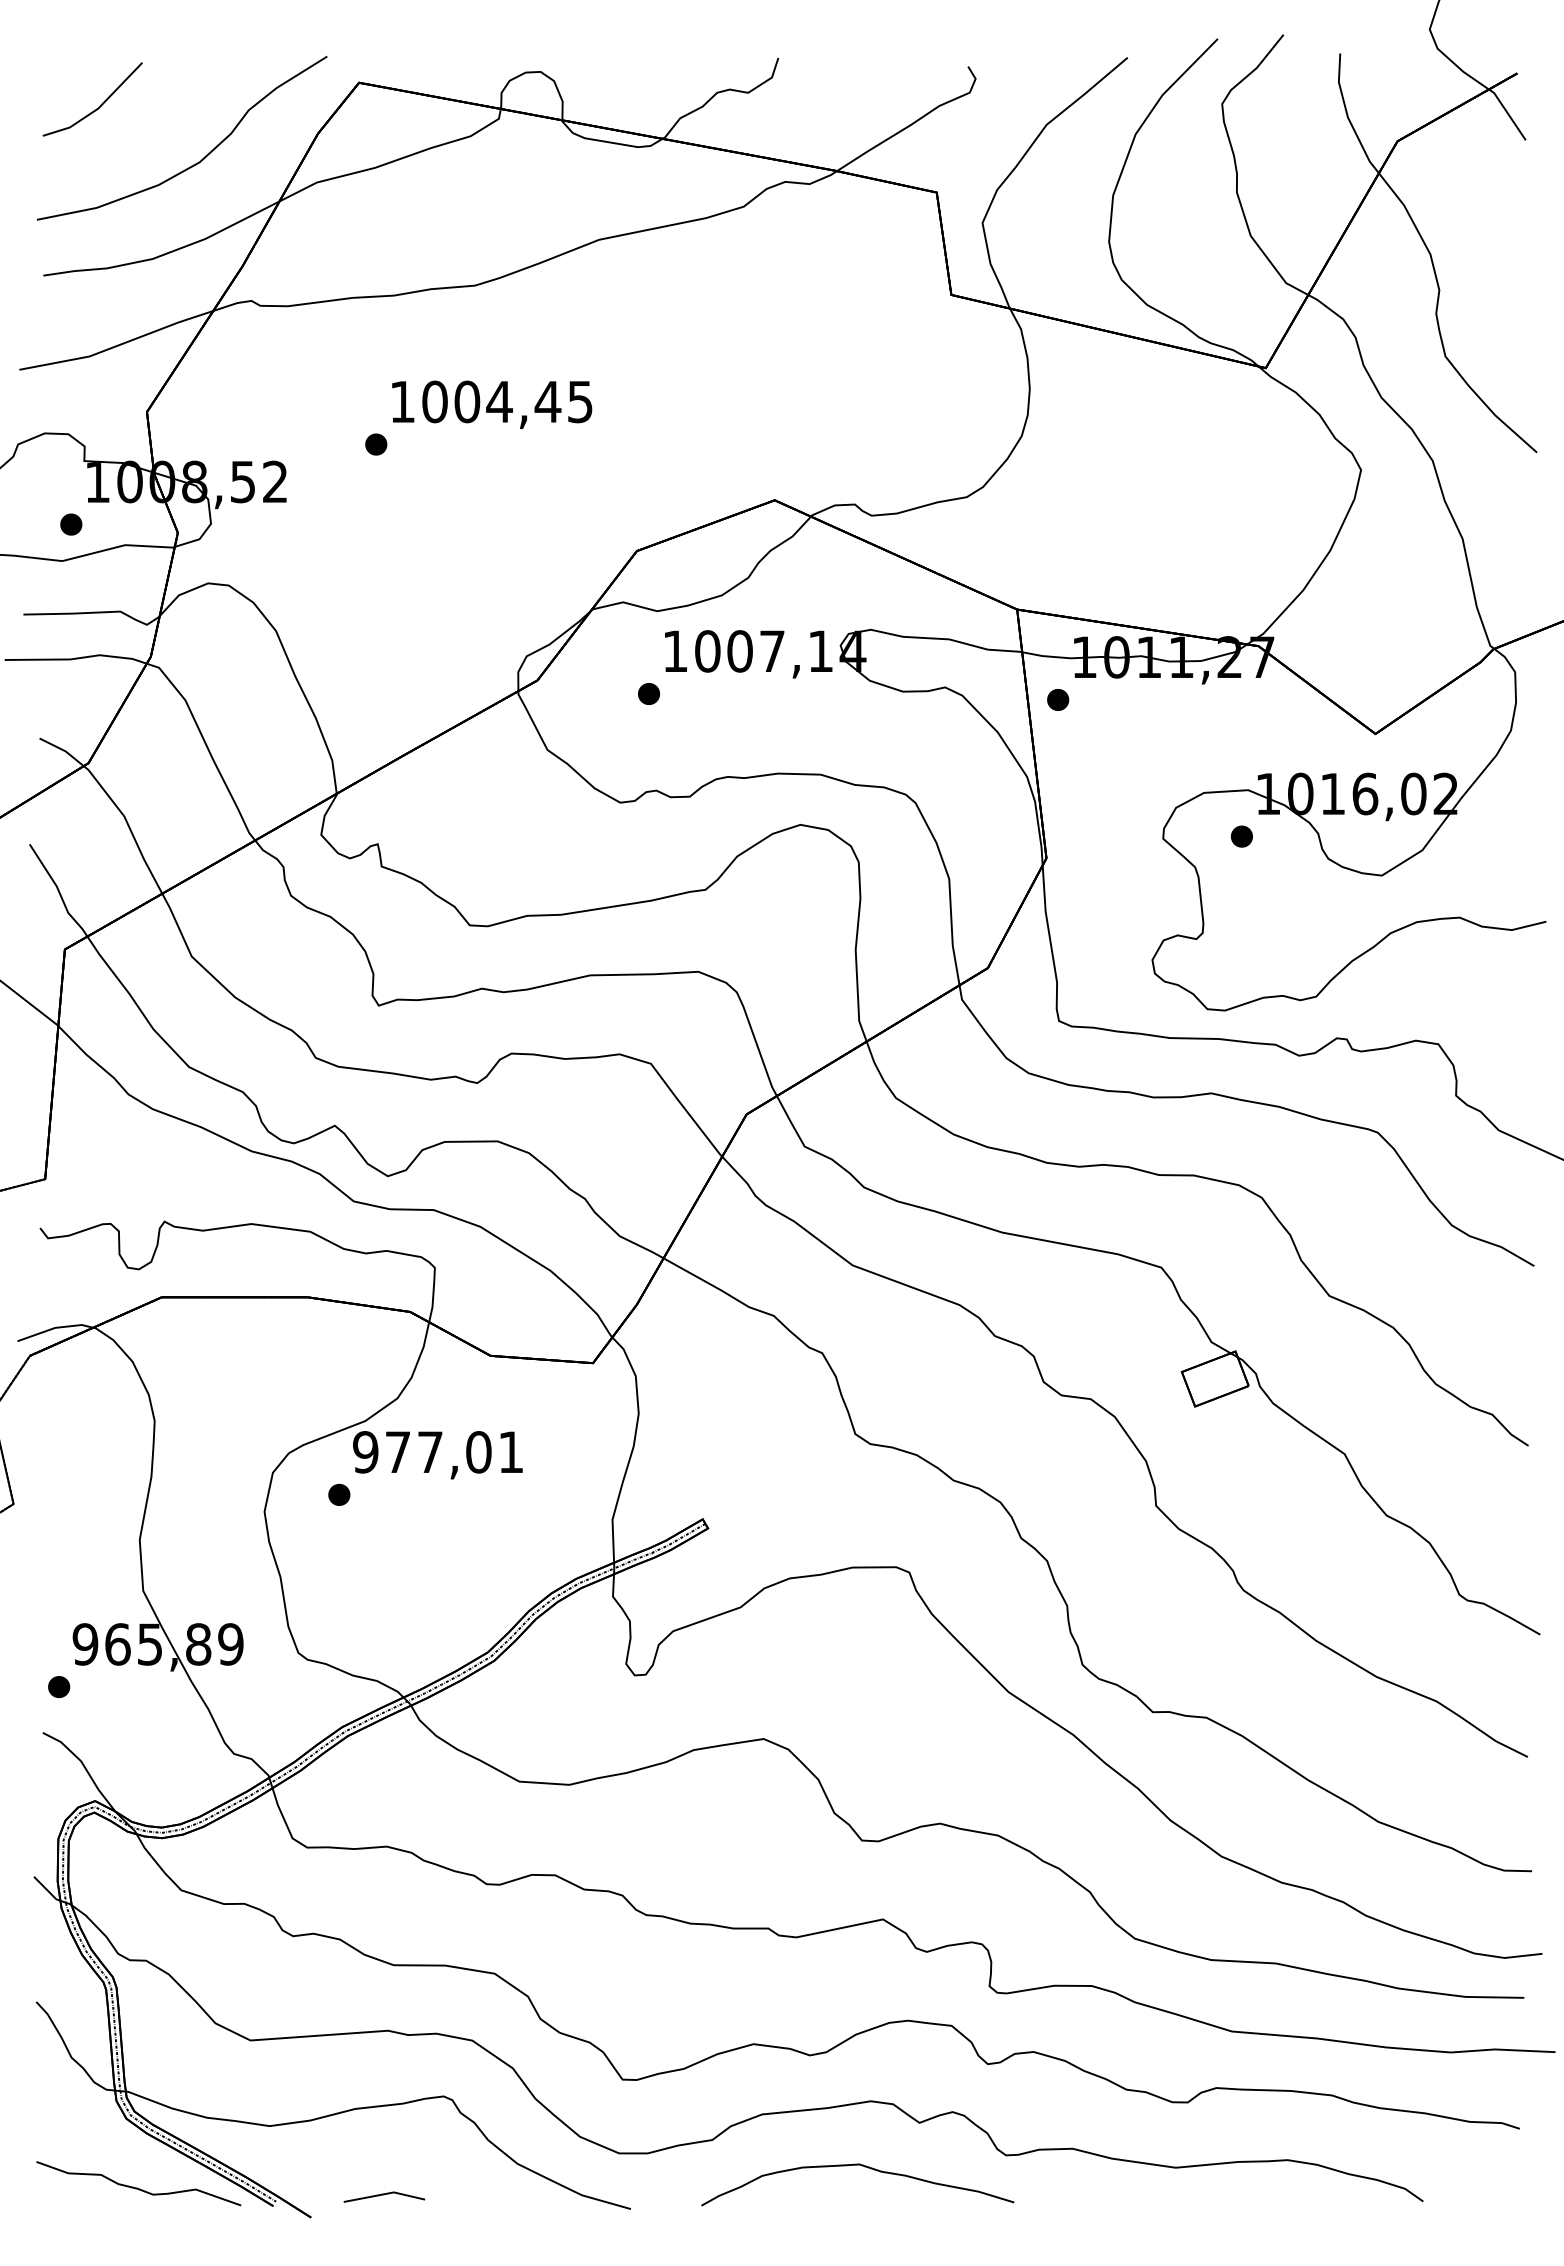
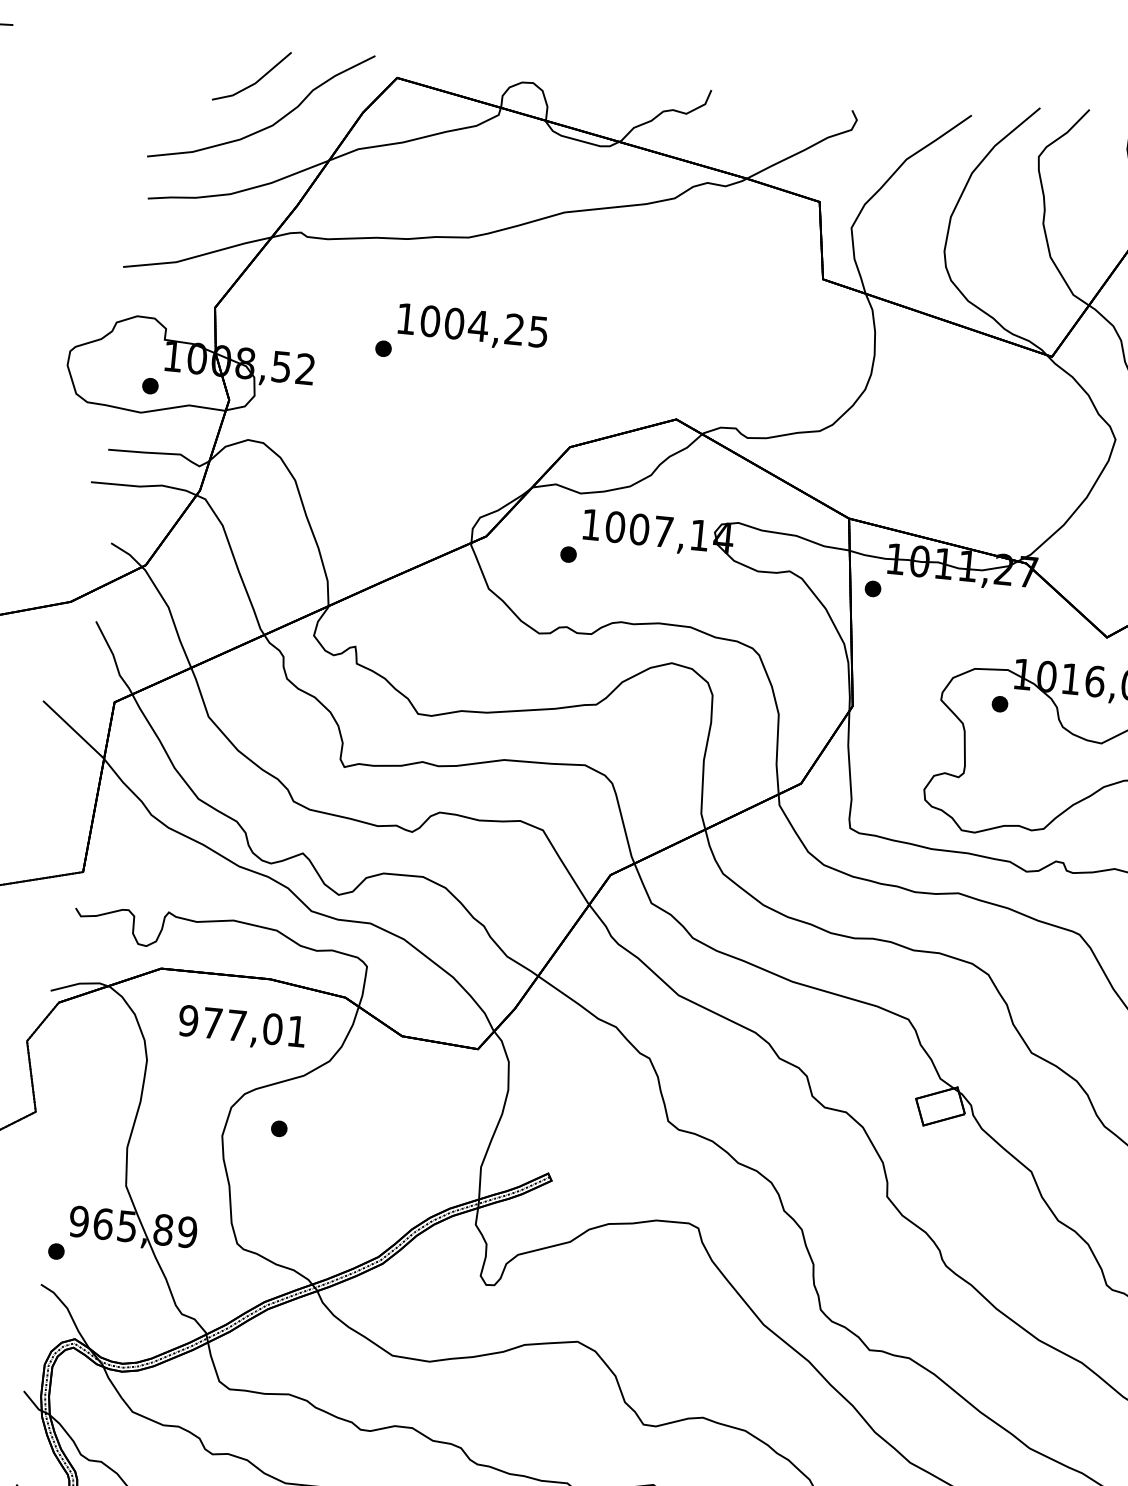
line: (99, 105) -> (256, 81), moved
text: (547, 401) -> (514, 329), 1004,45 -> 1004,25
text: (437, 1455) -> (241, 1028), moved

